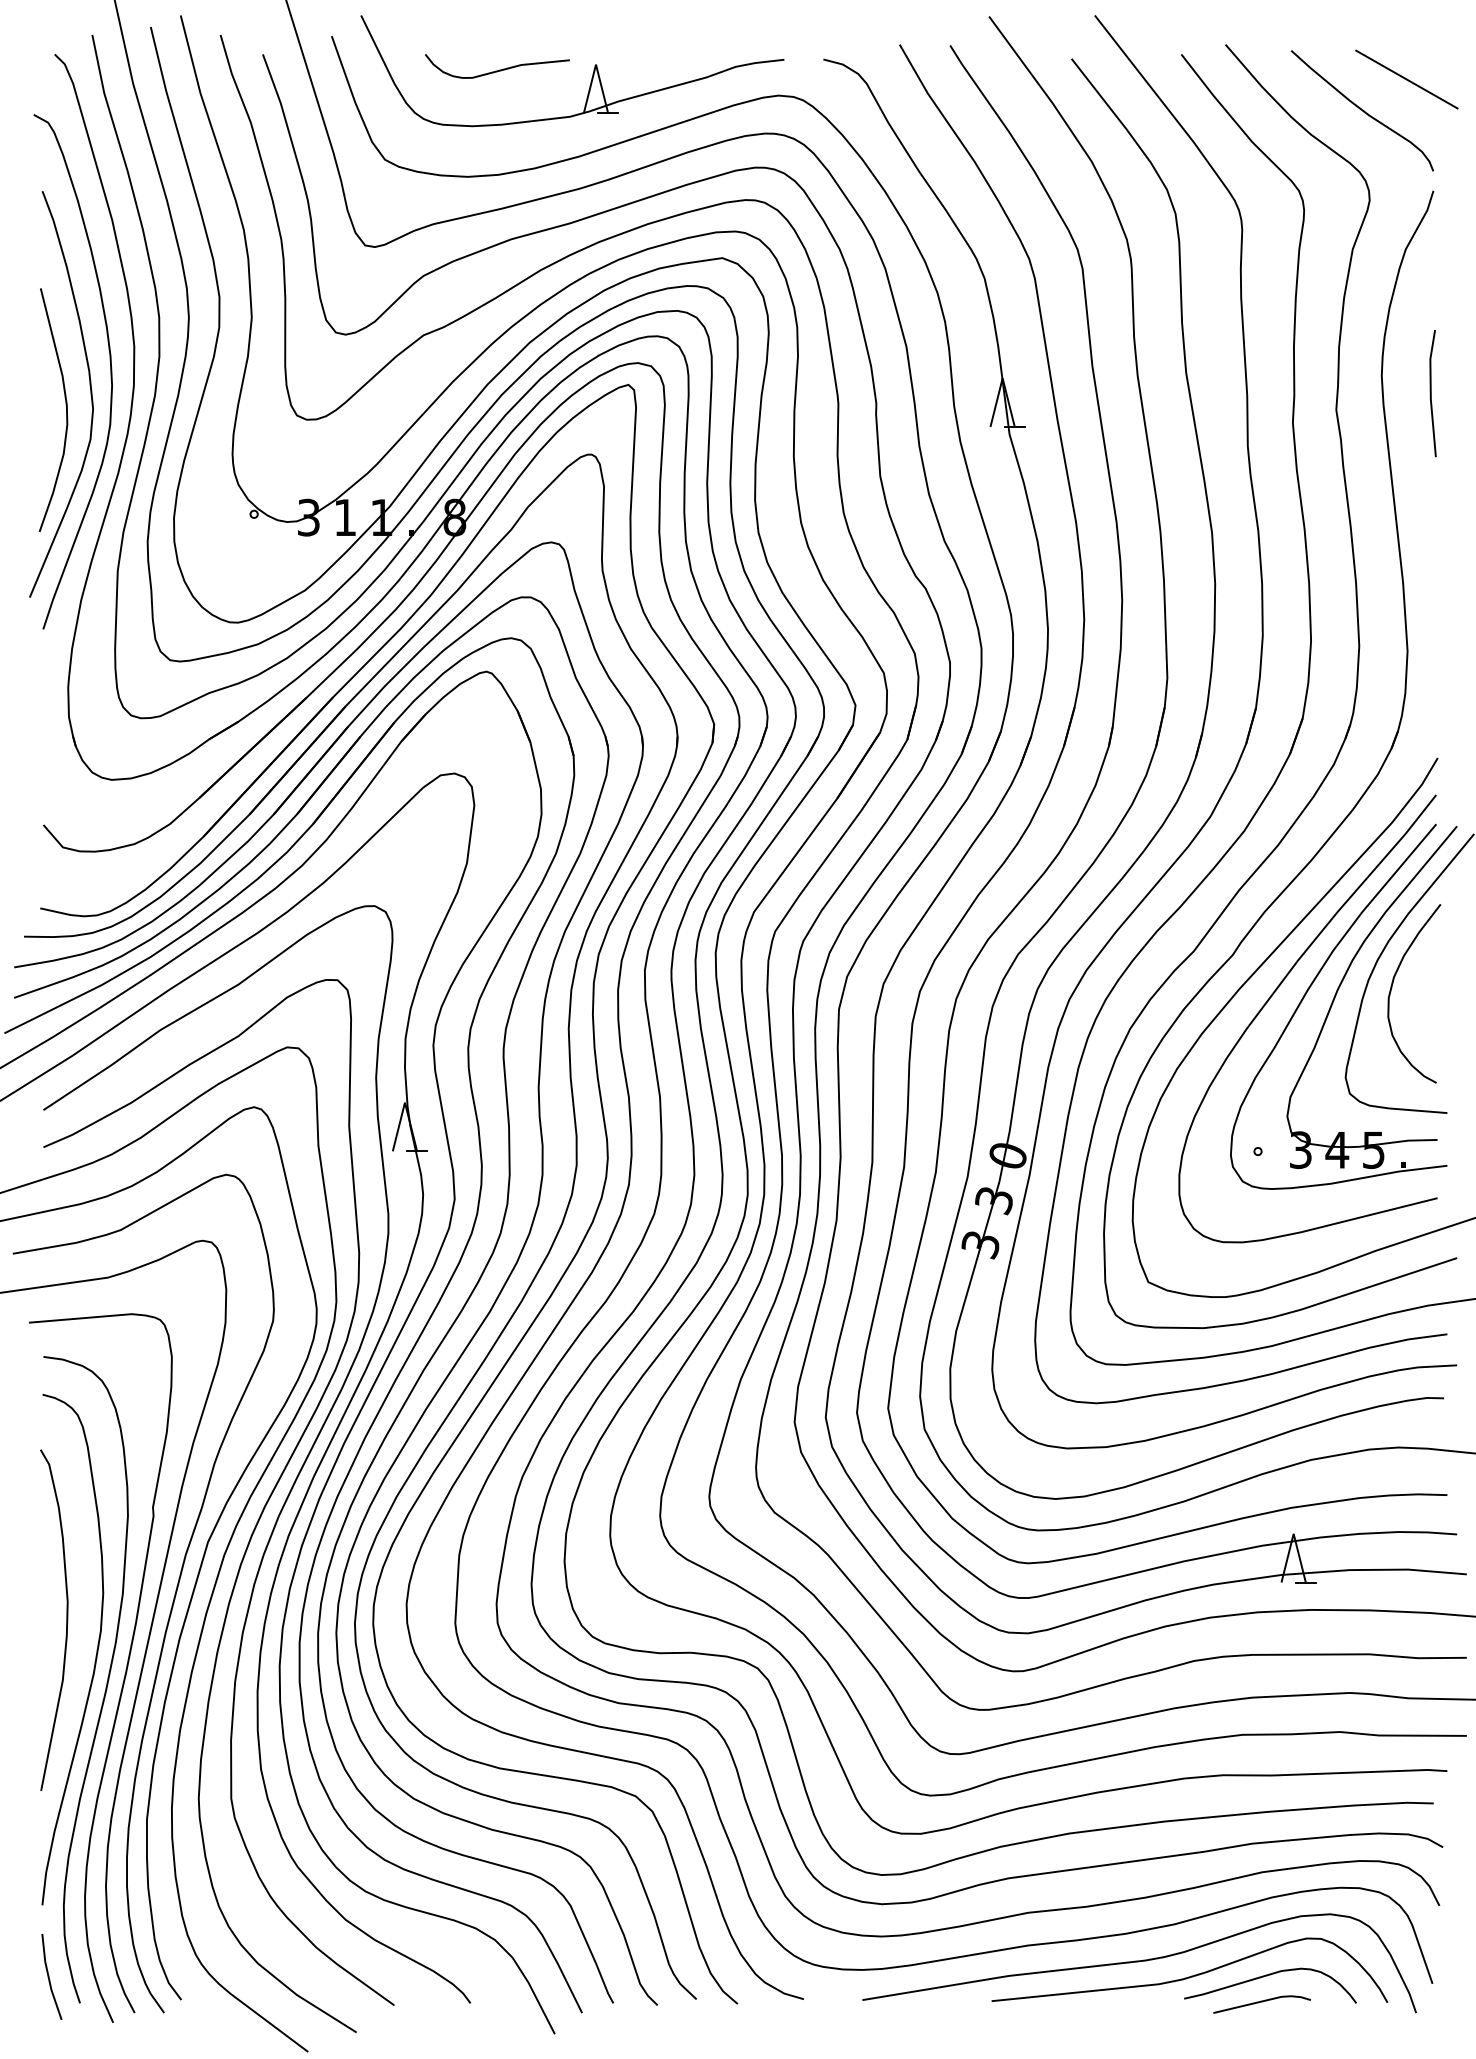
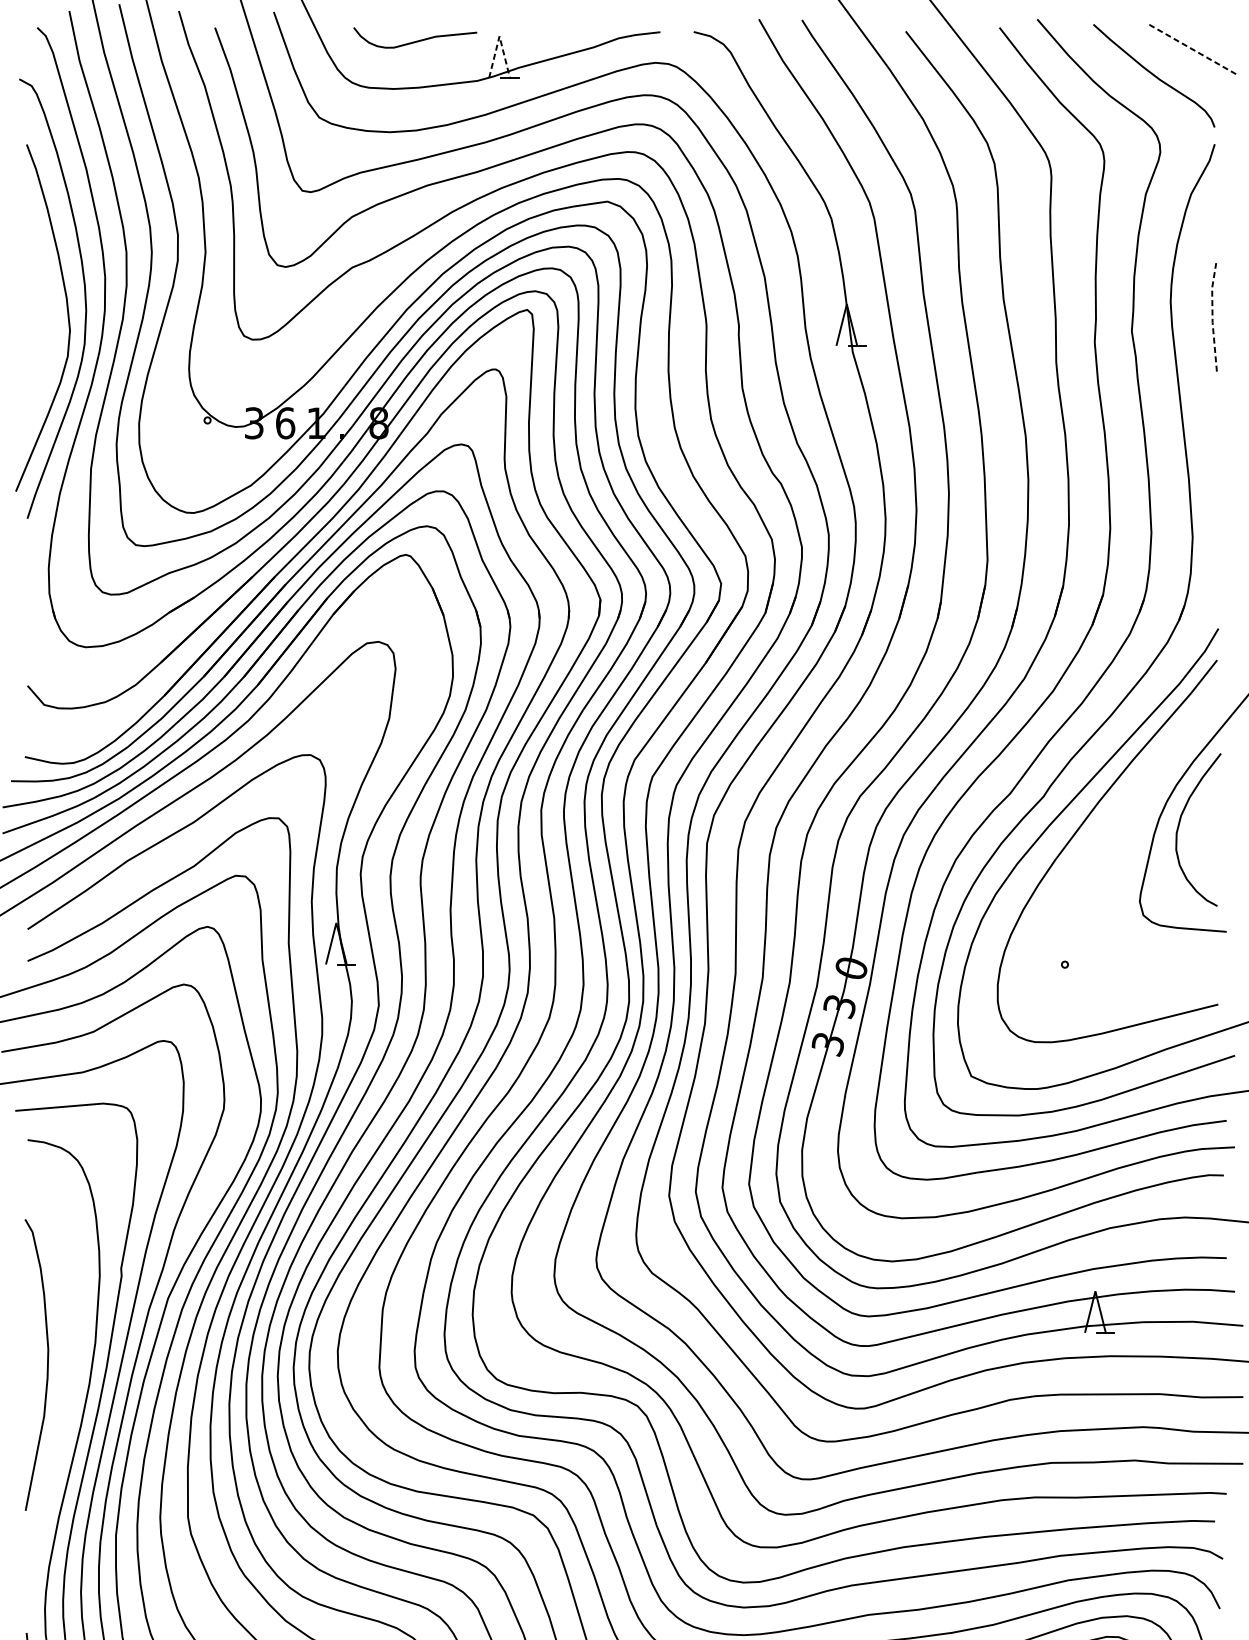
line: (596, 64) -> (499, 36), solid -> dashed
line: (1406, 79) -> (1191, 49), solid -> dashed
line: (1430, 392) -> (1212, 316), solid -> dashed
curve: (65, 404) -> (46, 326), removed
text: (345, 517) -> (285, 423), 1 -> 6
part: (1333, 1003) -> (1129, 838), removed
curve: (95, 1655) -> (72, 1395), removed

